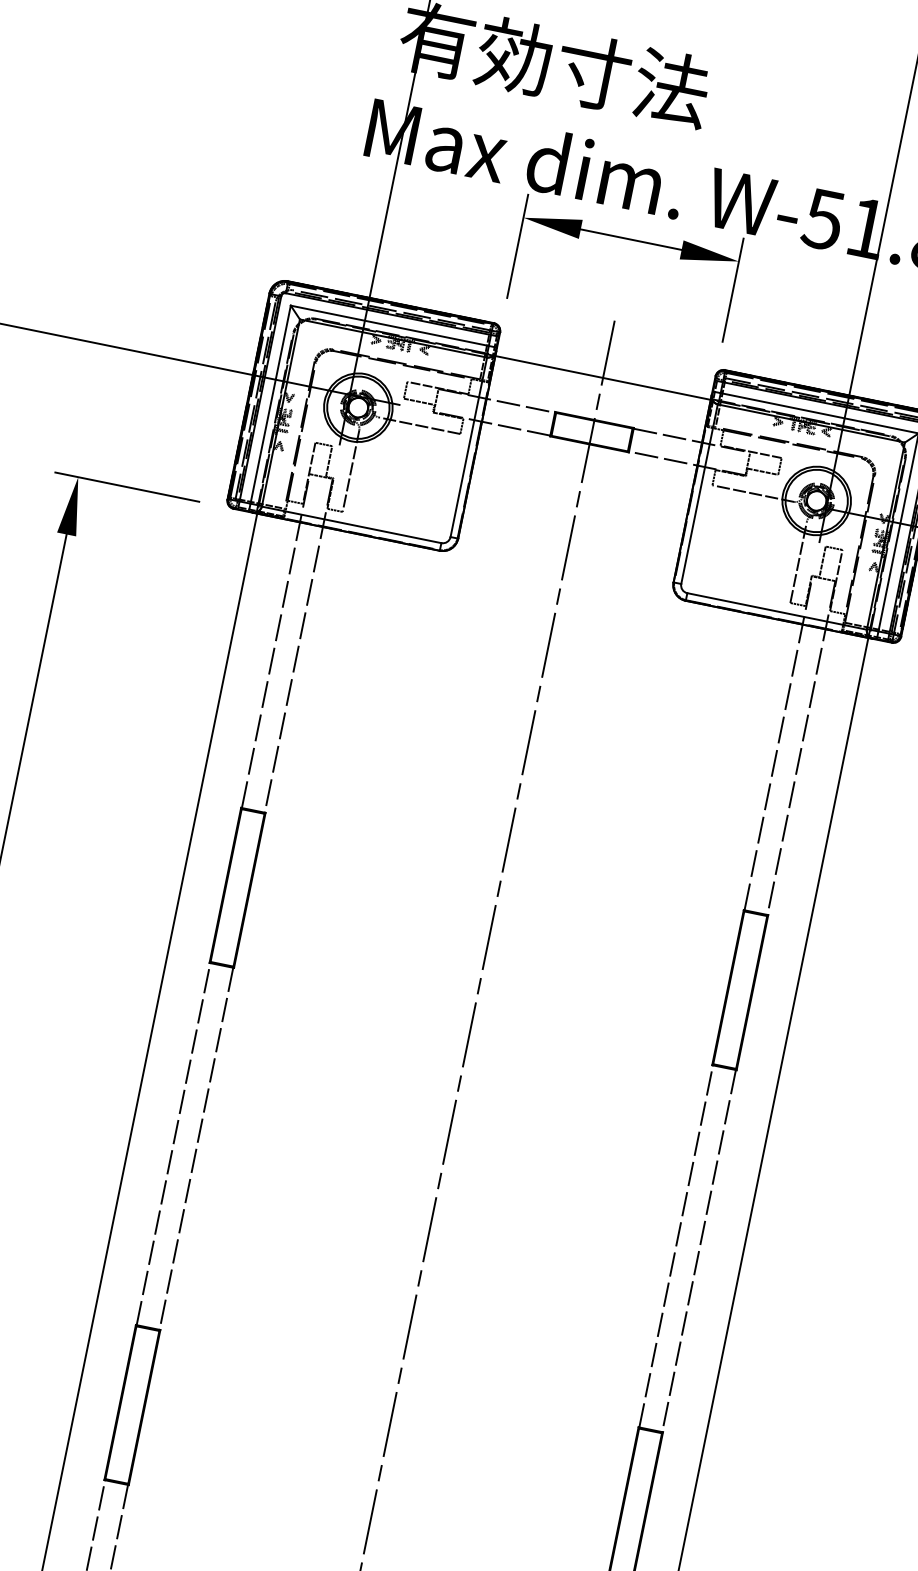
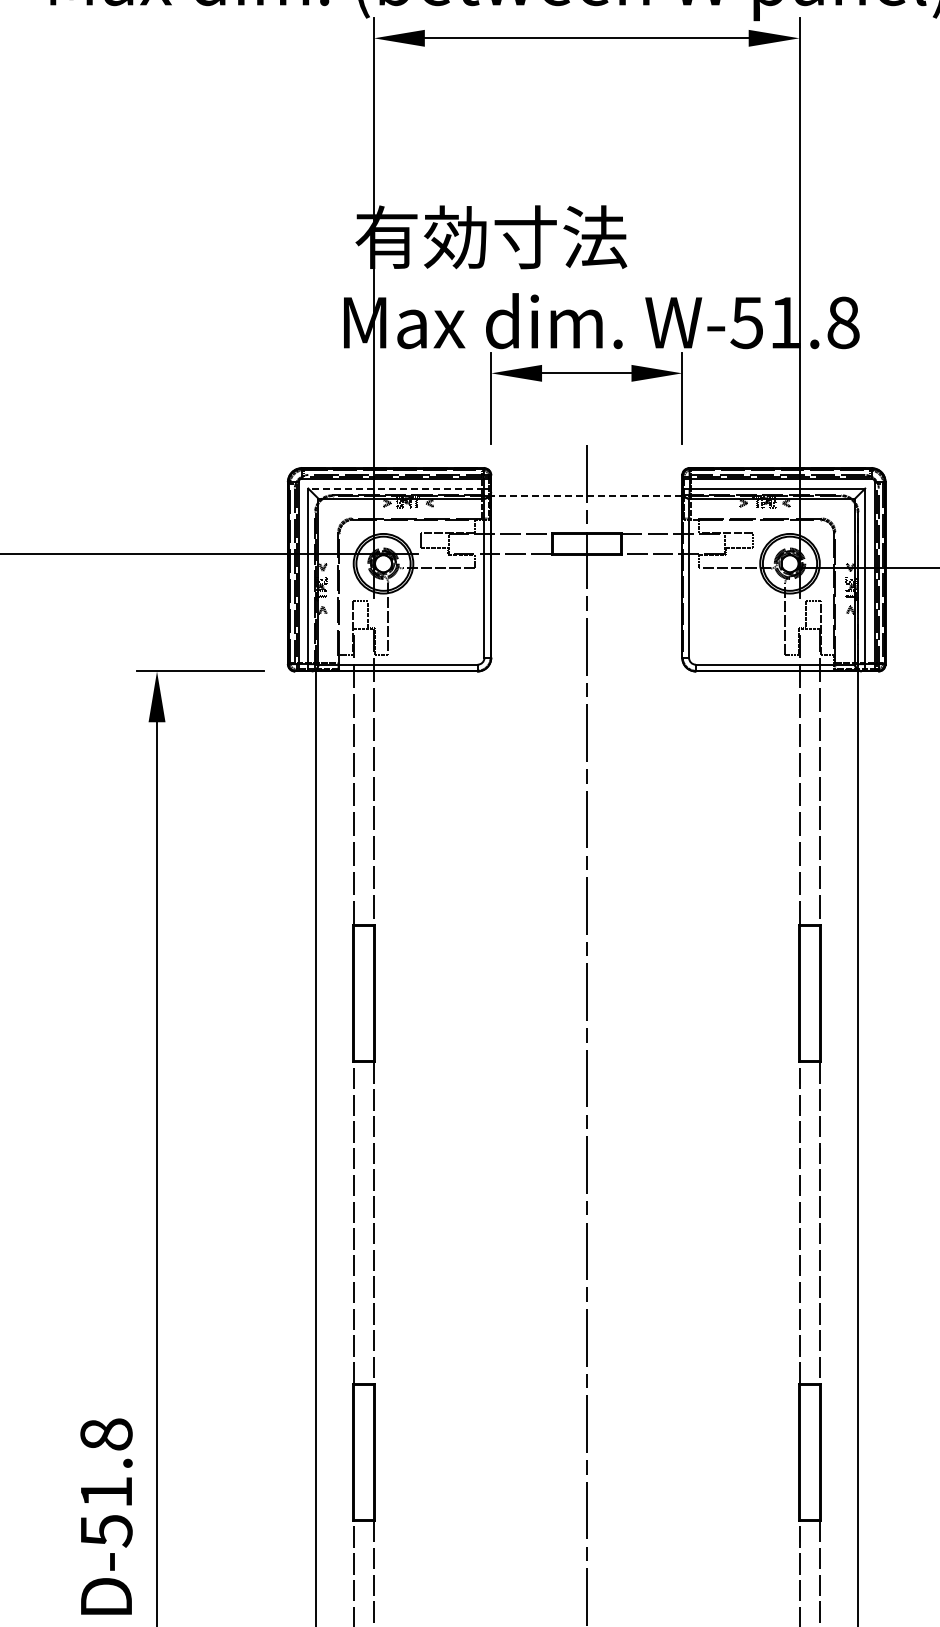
line: (390, 325) -> (396, 488), solid -> dashed
line: (602, 378) -> (586, 496), solid -> dashed

